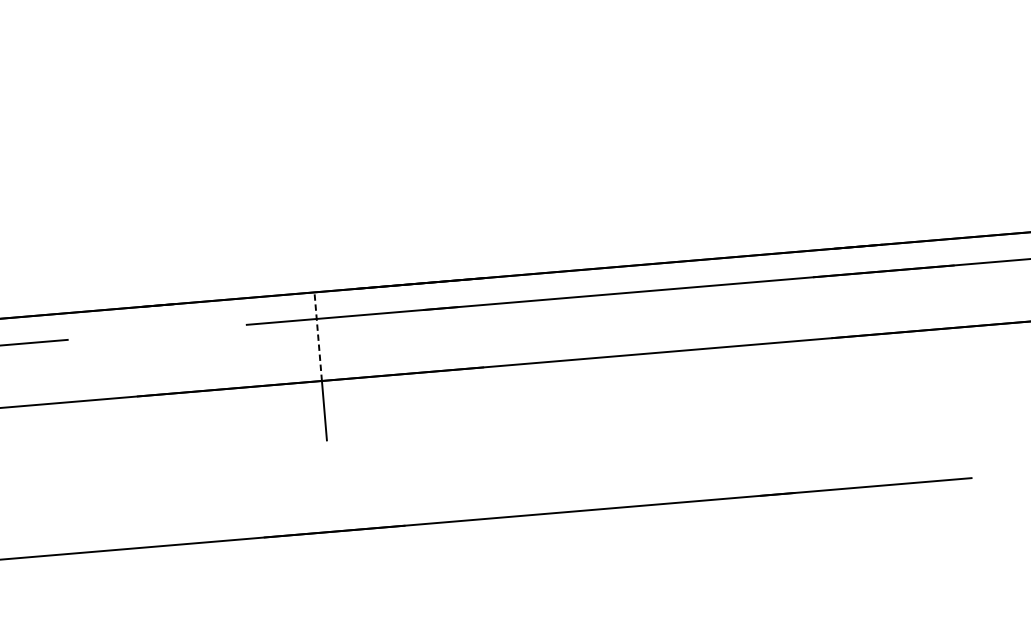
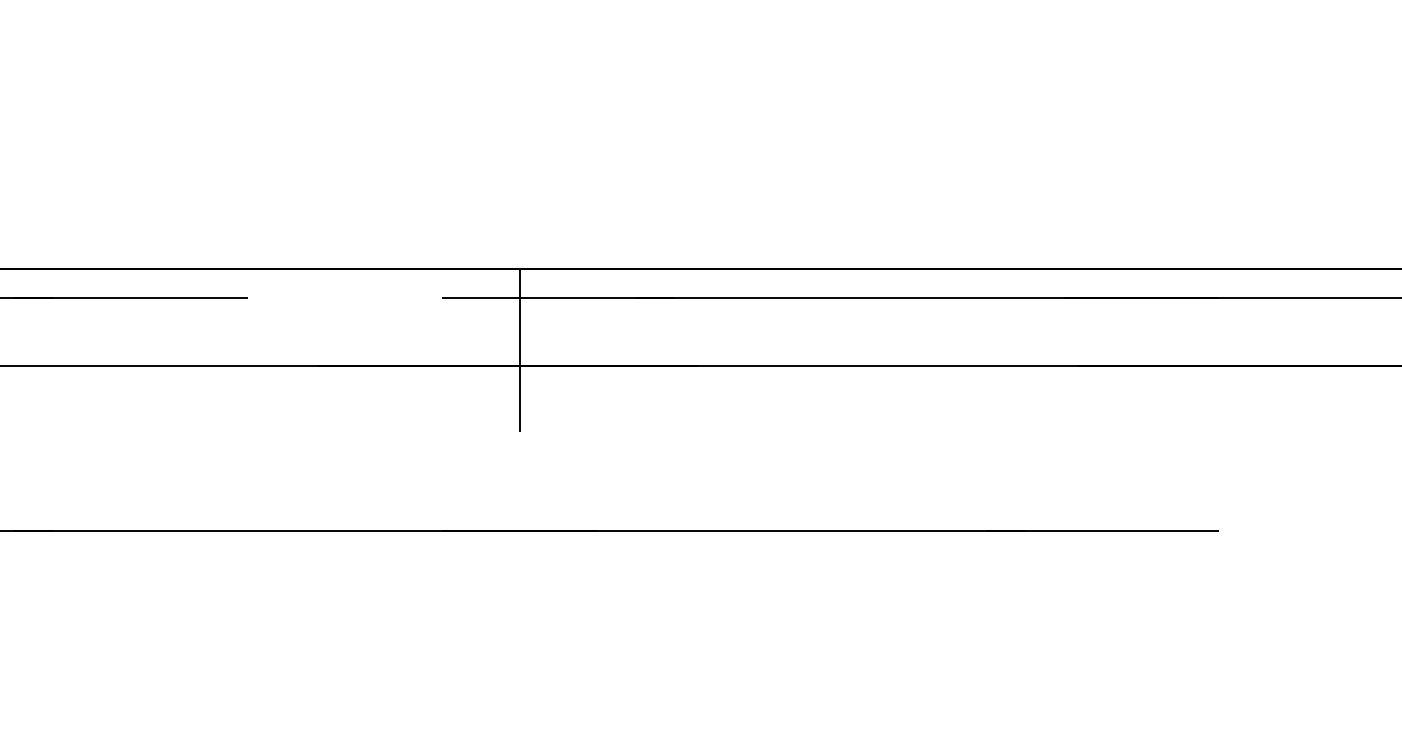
line: (318, 336) -> (519, 317), dashed -> solid

